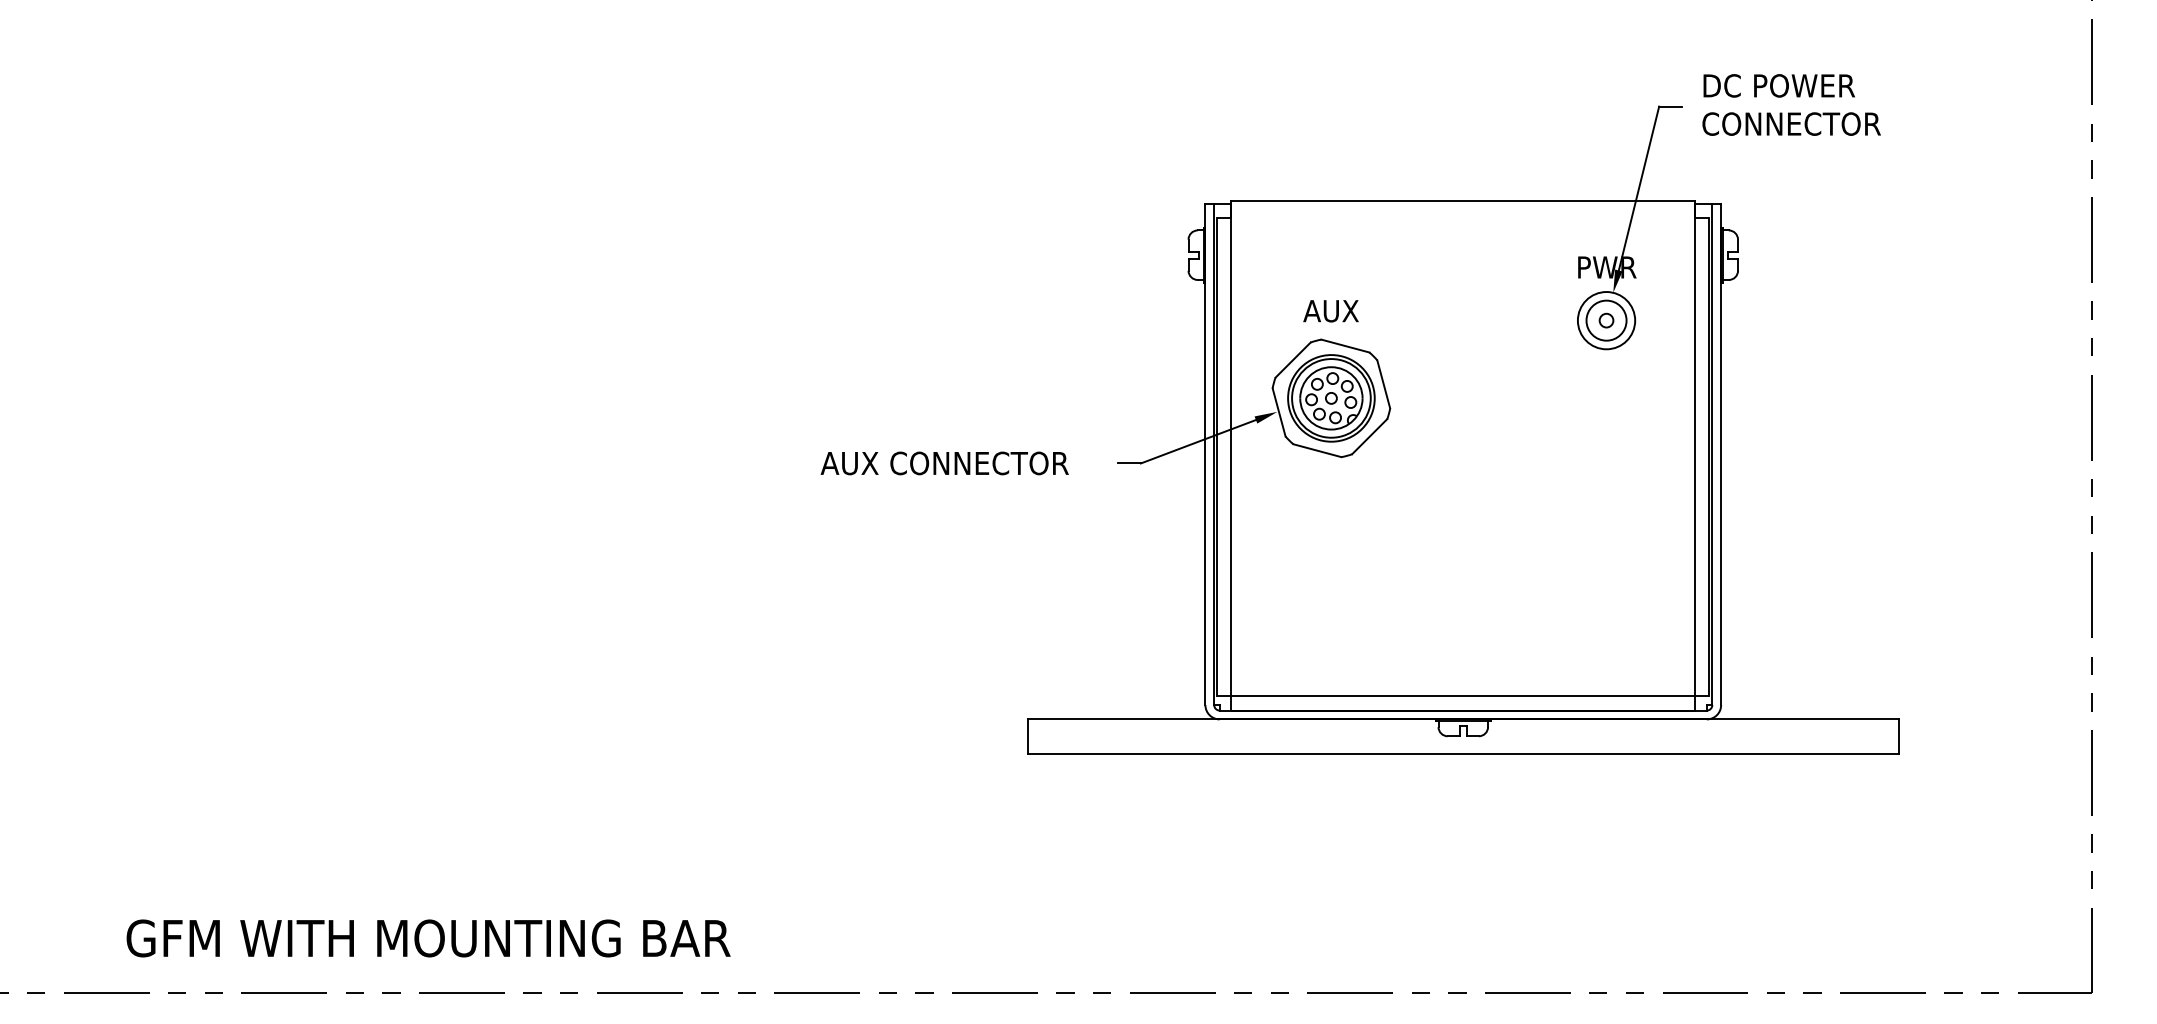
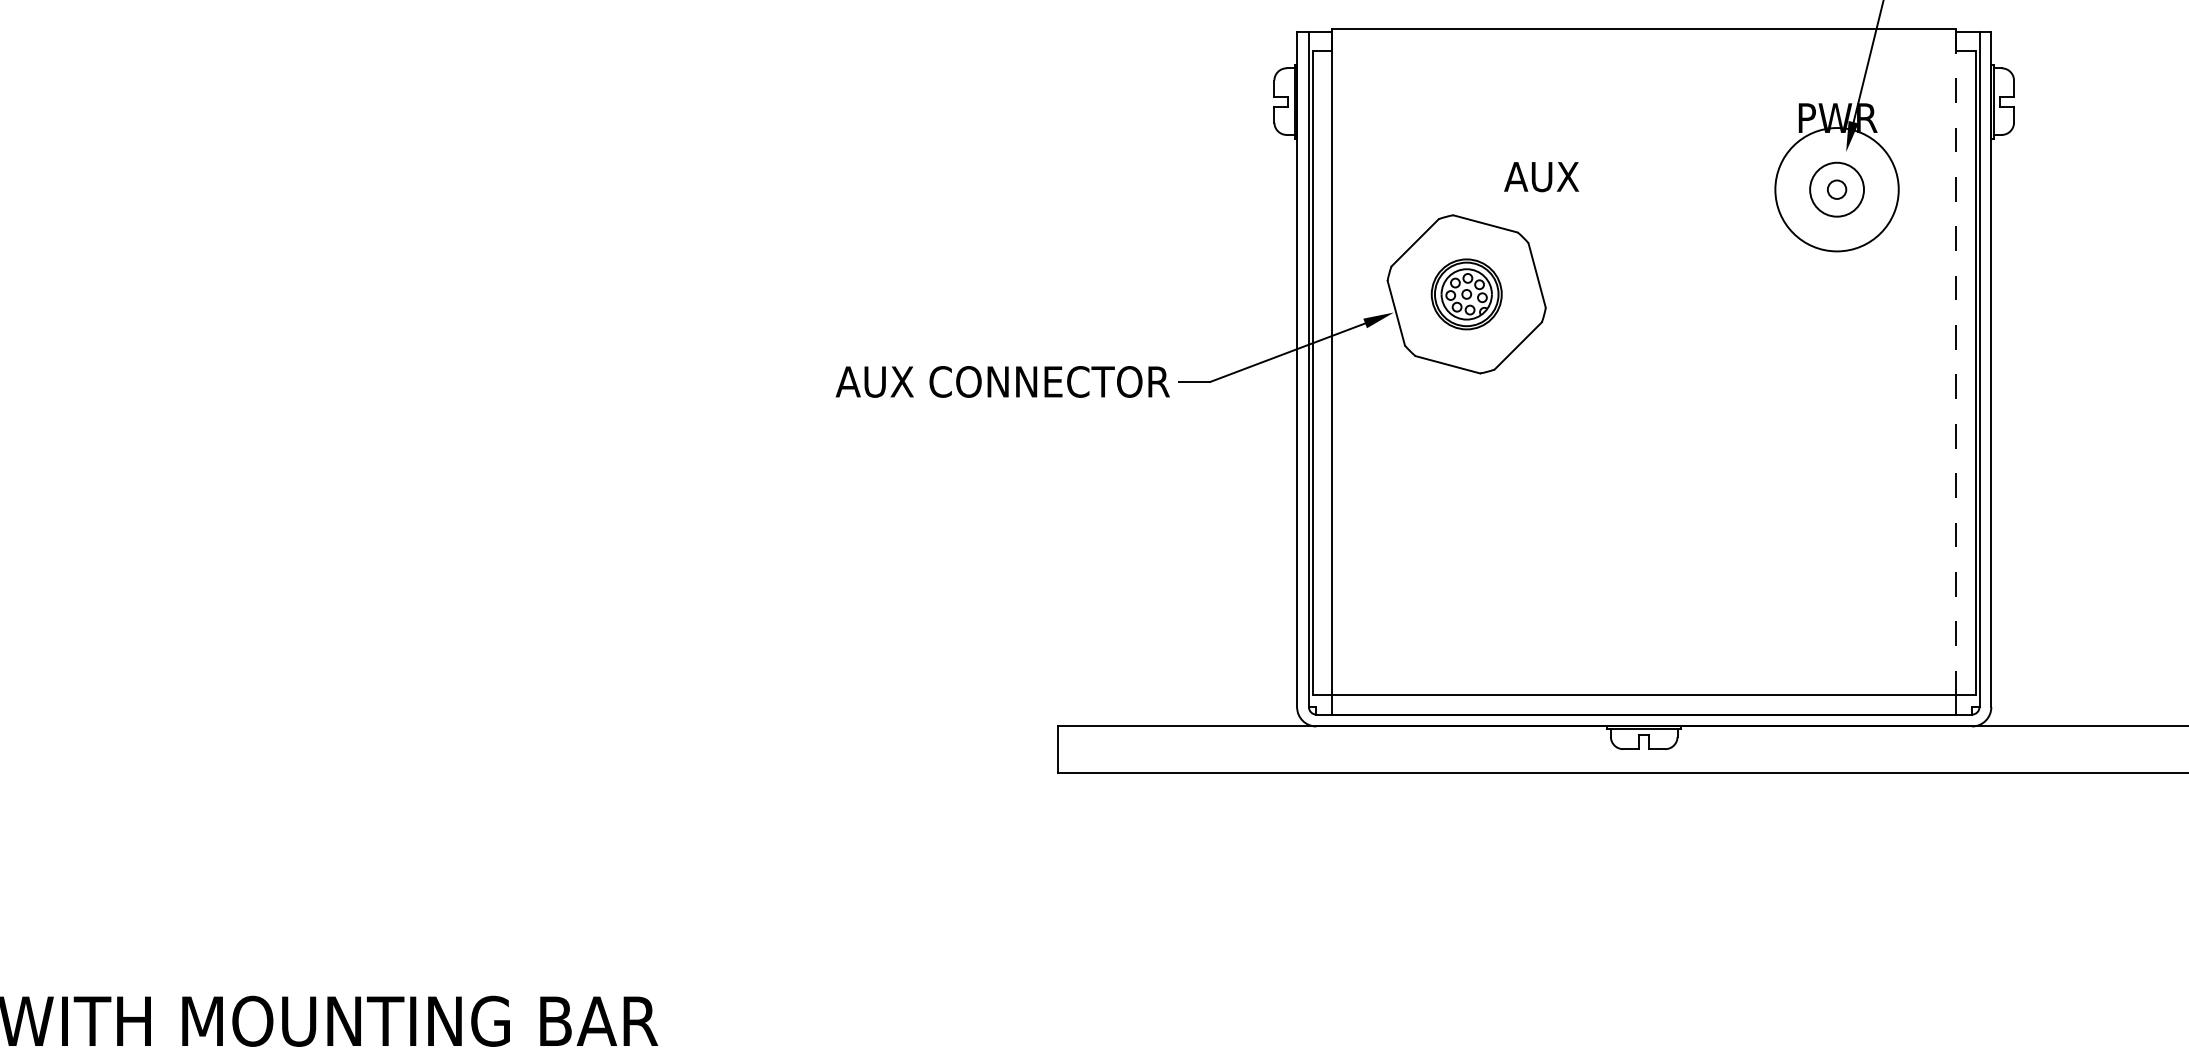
text: (1330, 311) -> (1540, 177), moved
circle: (1606, 320) -> (1837, 189), size x1.6
part: (1331, 398) -> (1466, 294), size x0.6
line: (1695, 448) -> (1956, 361), solid -> dashed
text: (944, 463) -> (1002, 382), moved

